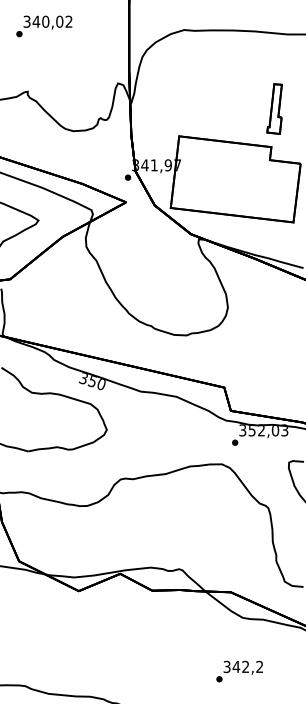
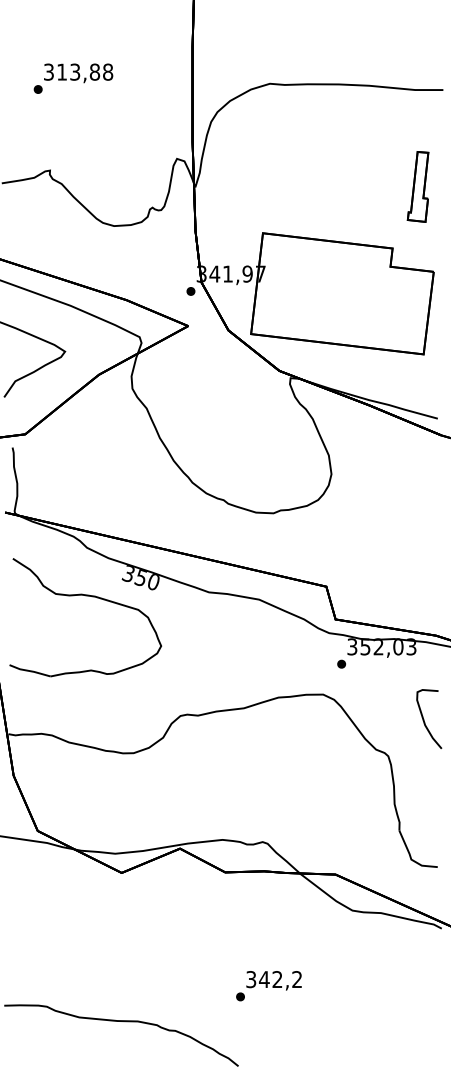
text: (52, 21) -> (84, 71), 340,02 -> 313,88
part: (274, 108) -> (417, 186), moved
text: (239, 671) -> (268, 986), moved

